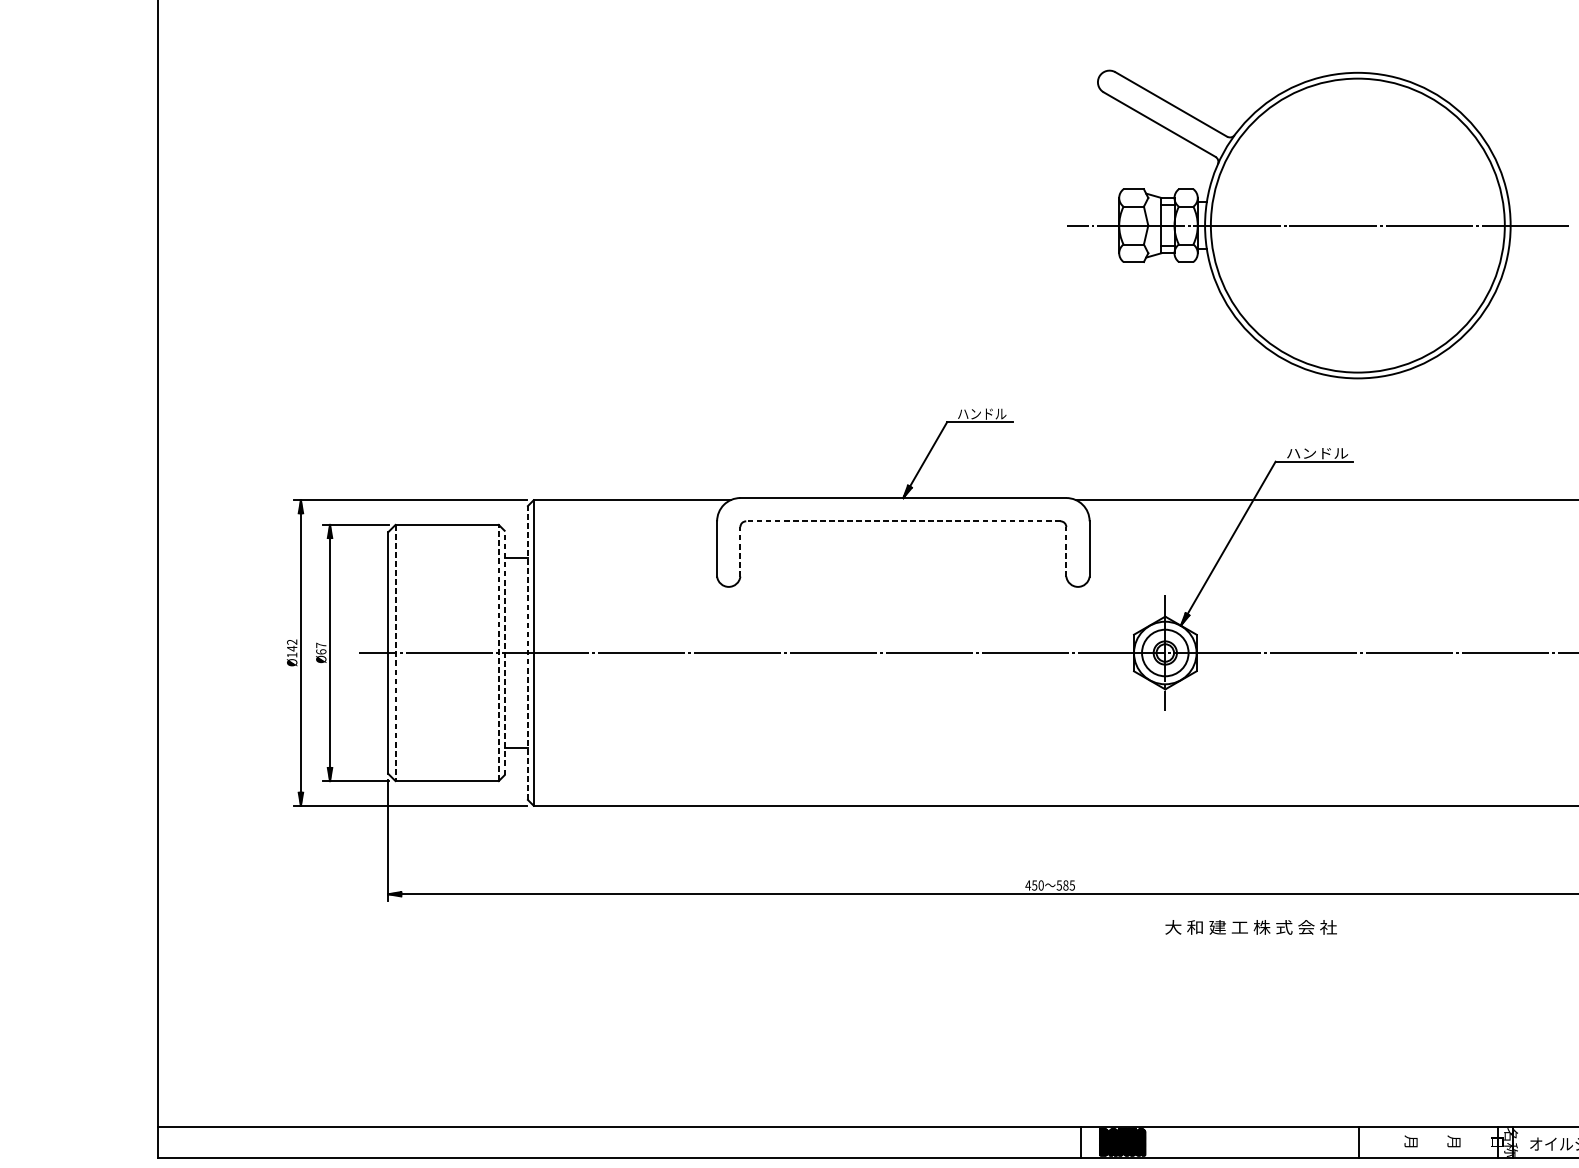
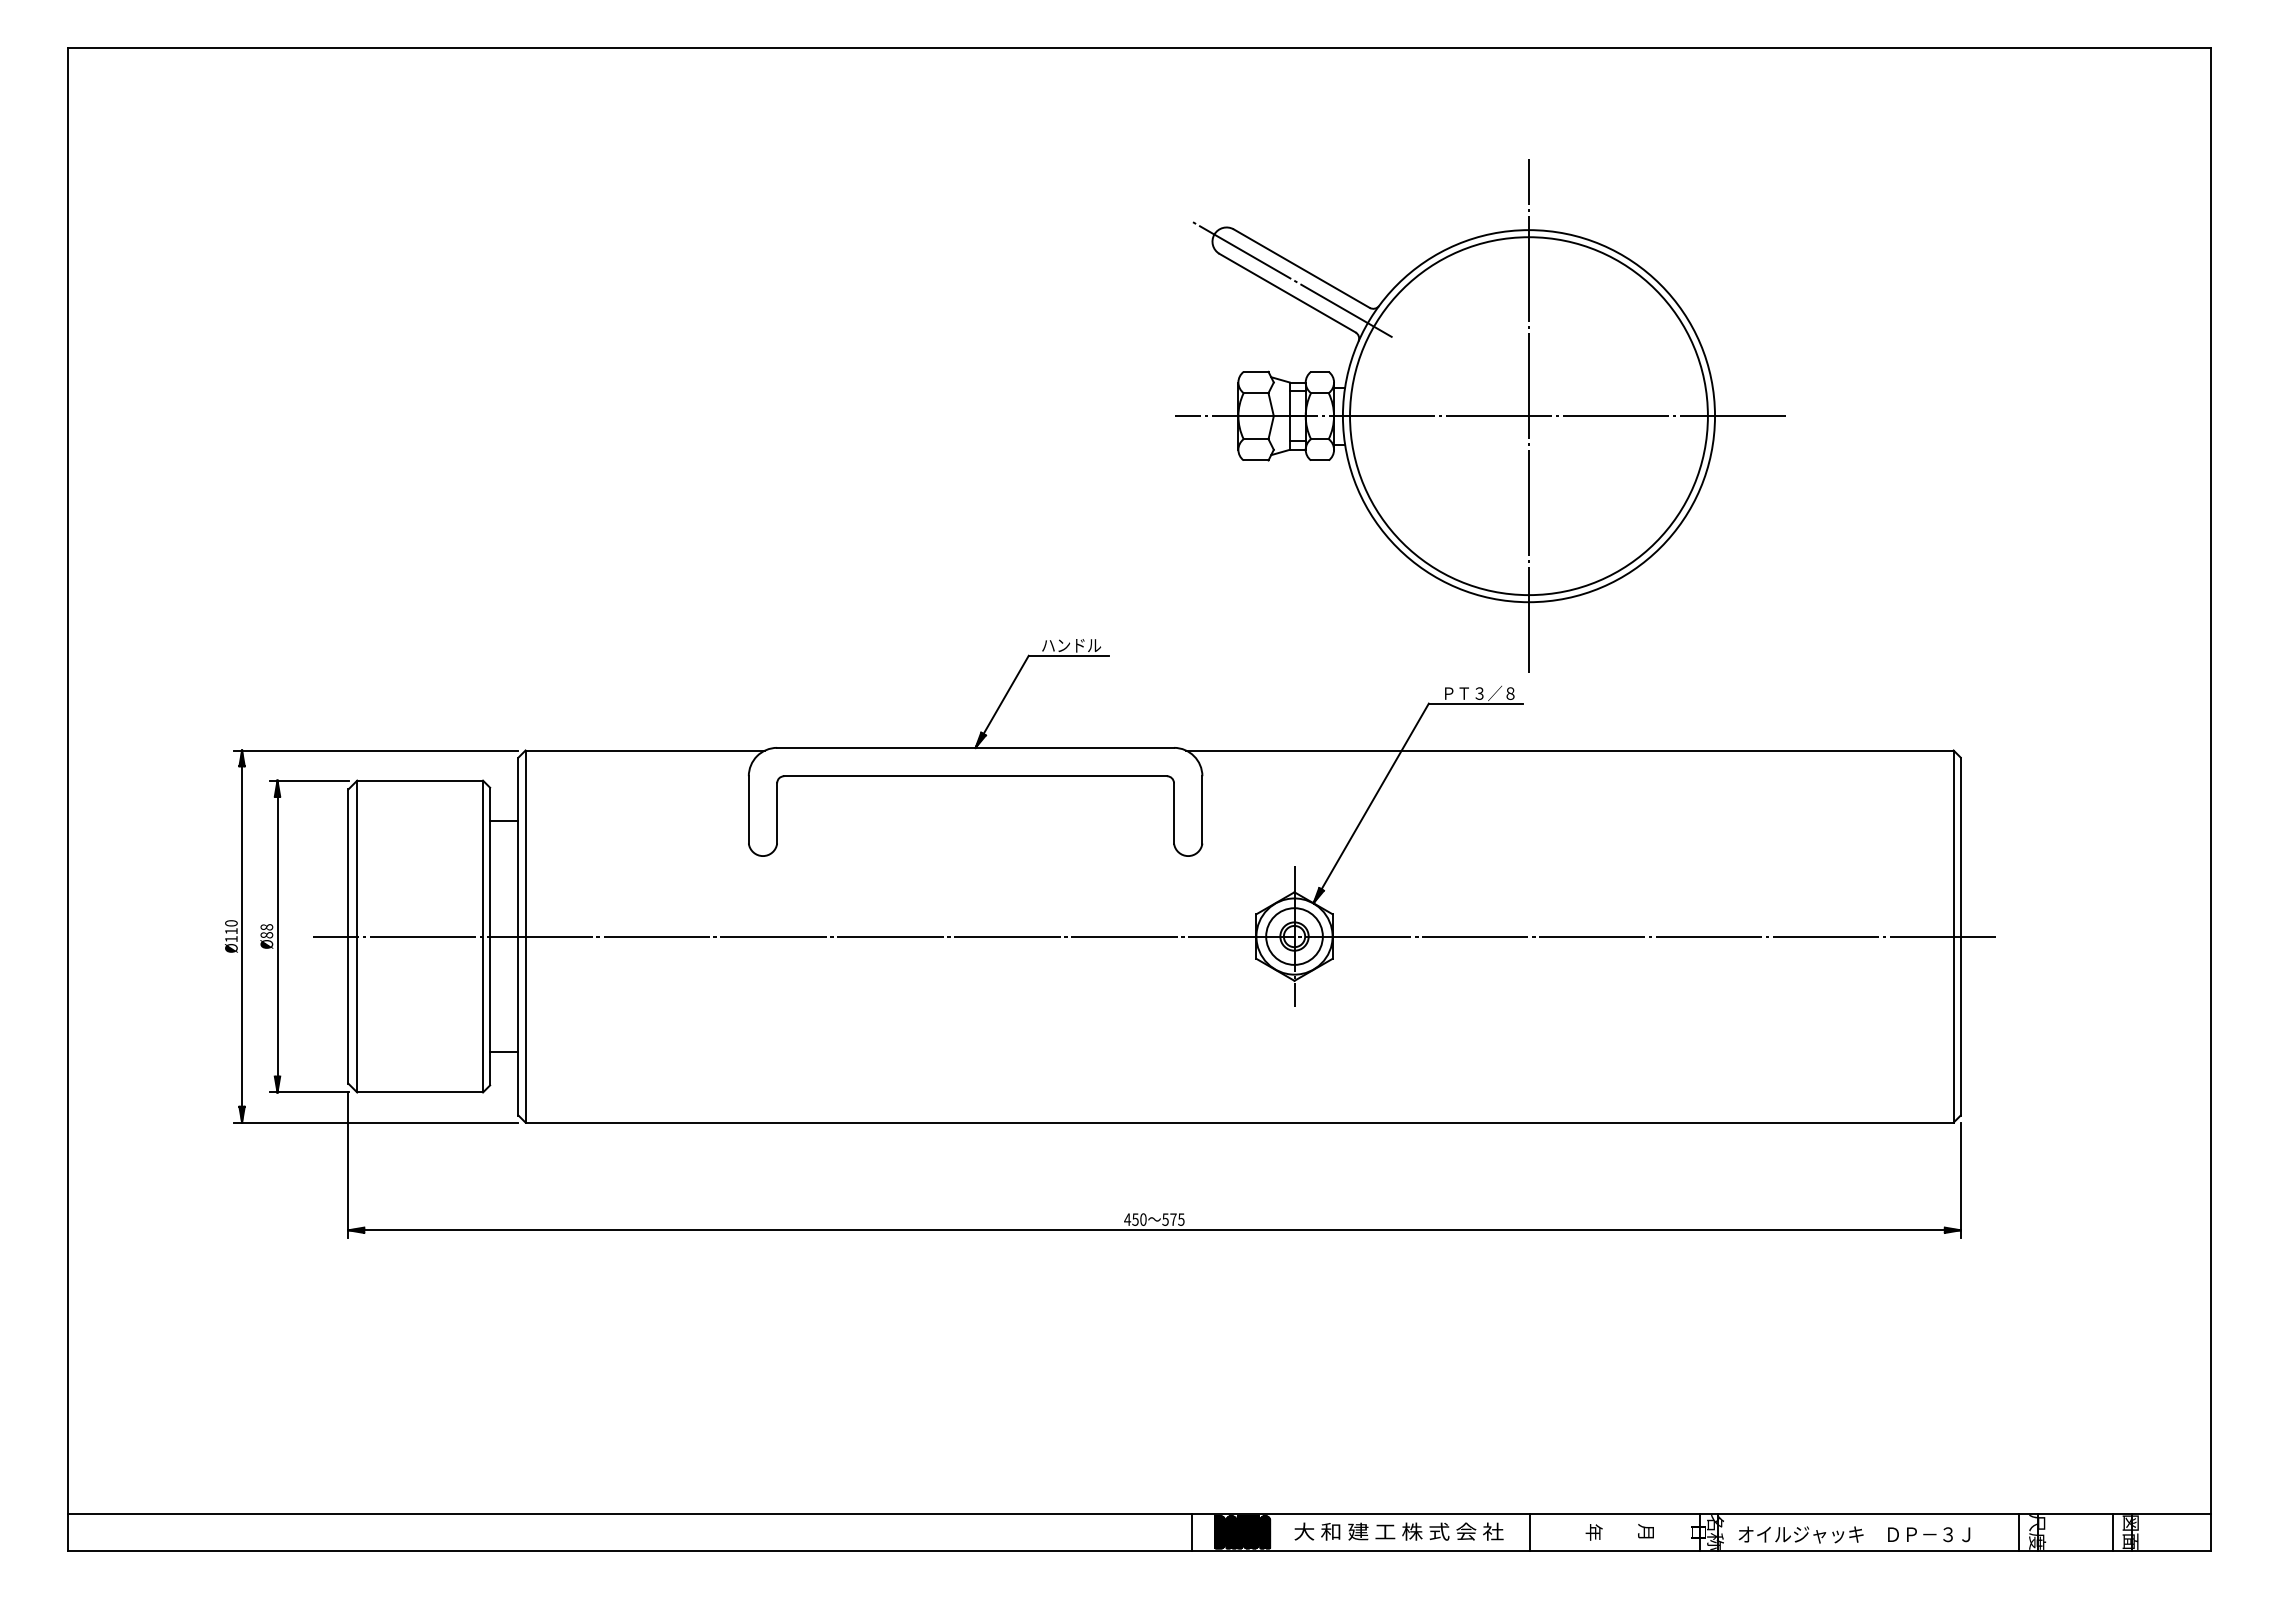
line: (1162, 113) -> (1291, 279), added
line: (1357, 225) -> (1528, 416), added
text: (1318, 453) -> (1480, 693), ハンドル -> ＰＴ３／８
line: (903, 521) -> (975, 776), dashed -> solid
line: (740, 551) -> (777, 812), dashed -> solid
line: (1066, 551) -> (1174, 812), dashed -> solid
text: (292, 645) -> (231, 927), Ø142 -> Ø110
text: (320, 648) -> (266, 931), Ø67 -> Ø88
line: (395, 652) -> (357, 936), dashed -> solid
line: (499, 652) -> (483, 936), dashed -> solid
line: (504, 652) -> (490, 936), dashed -> solid
line: (527, 652) -> (518, 936), dashed -> solid
text: (1065, 885) -> (1173, 1219), 585 -> 575
text: (1250, 927) -> (1398, 1531), moved
text: (1410, 1141) -> (1593, 1531), 月 -> 年

